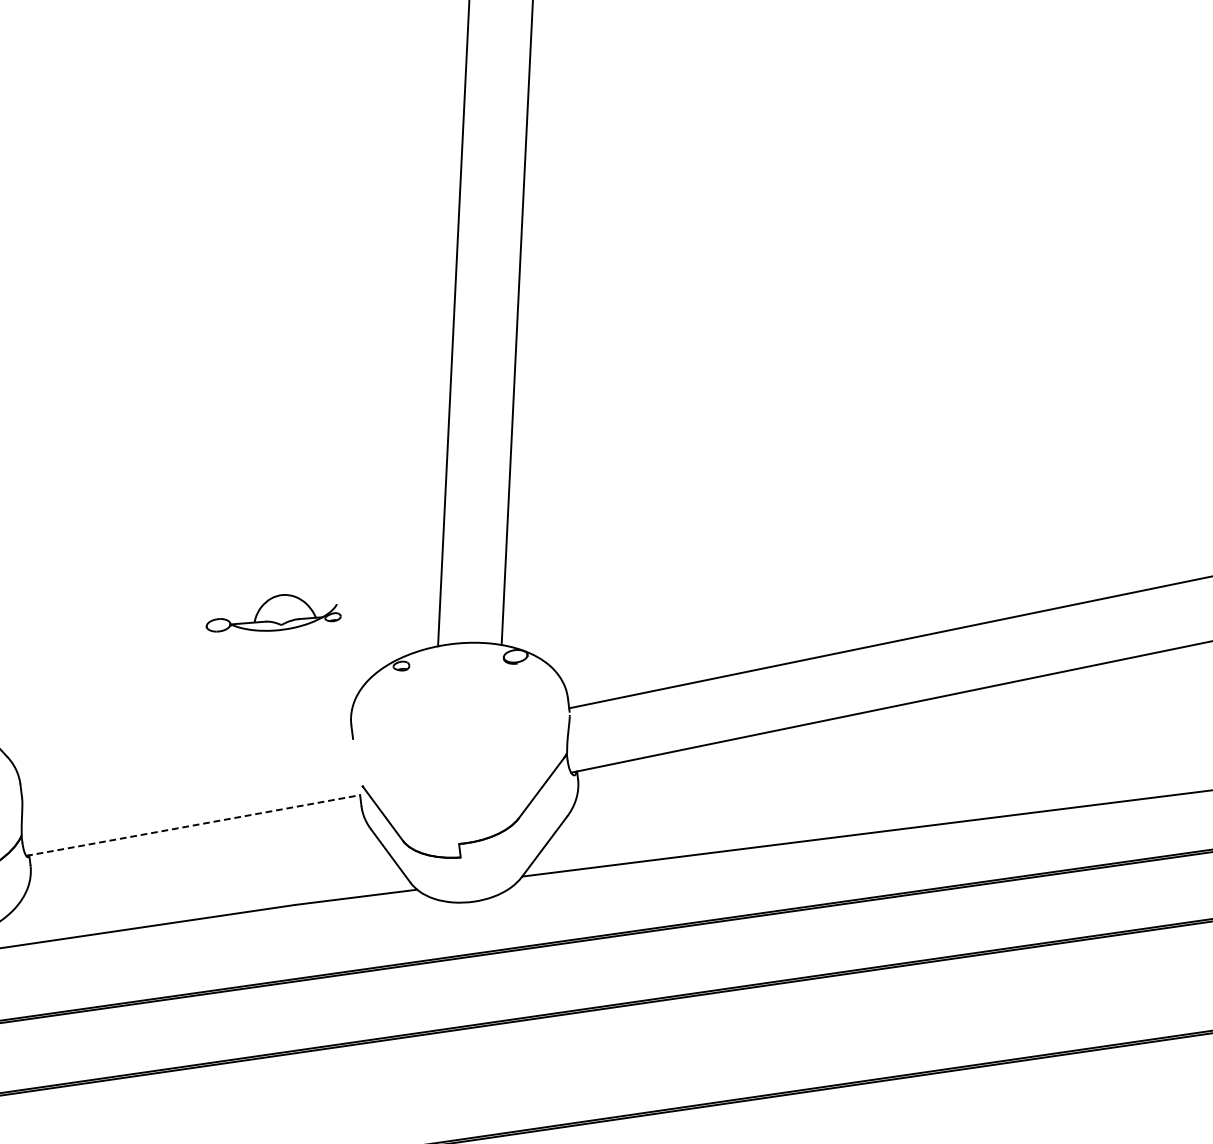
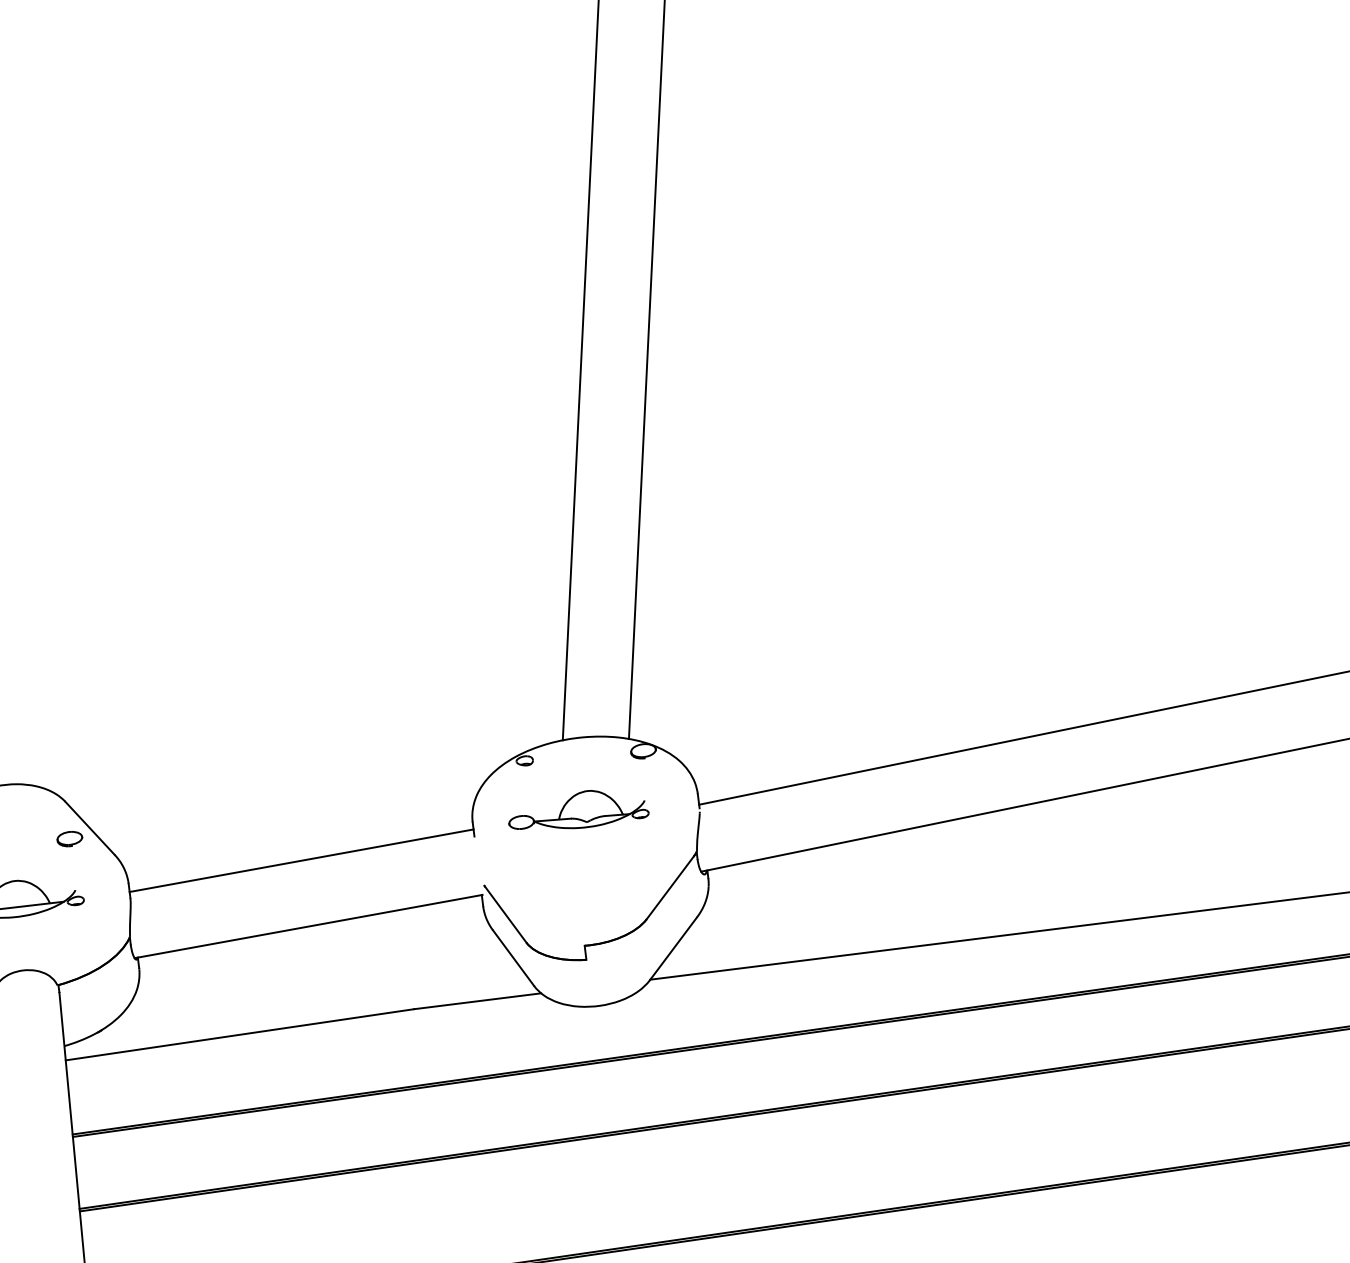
part: (273, 612) -> (578, 809), moved
line: (186, 761) -> (301, 860), added
line: (193, 825) -> (308, 926), dashed -> solid

